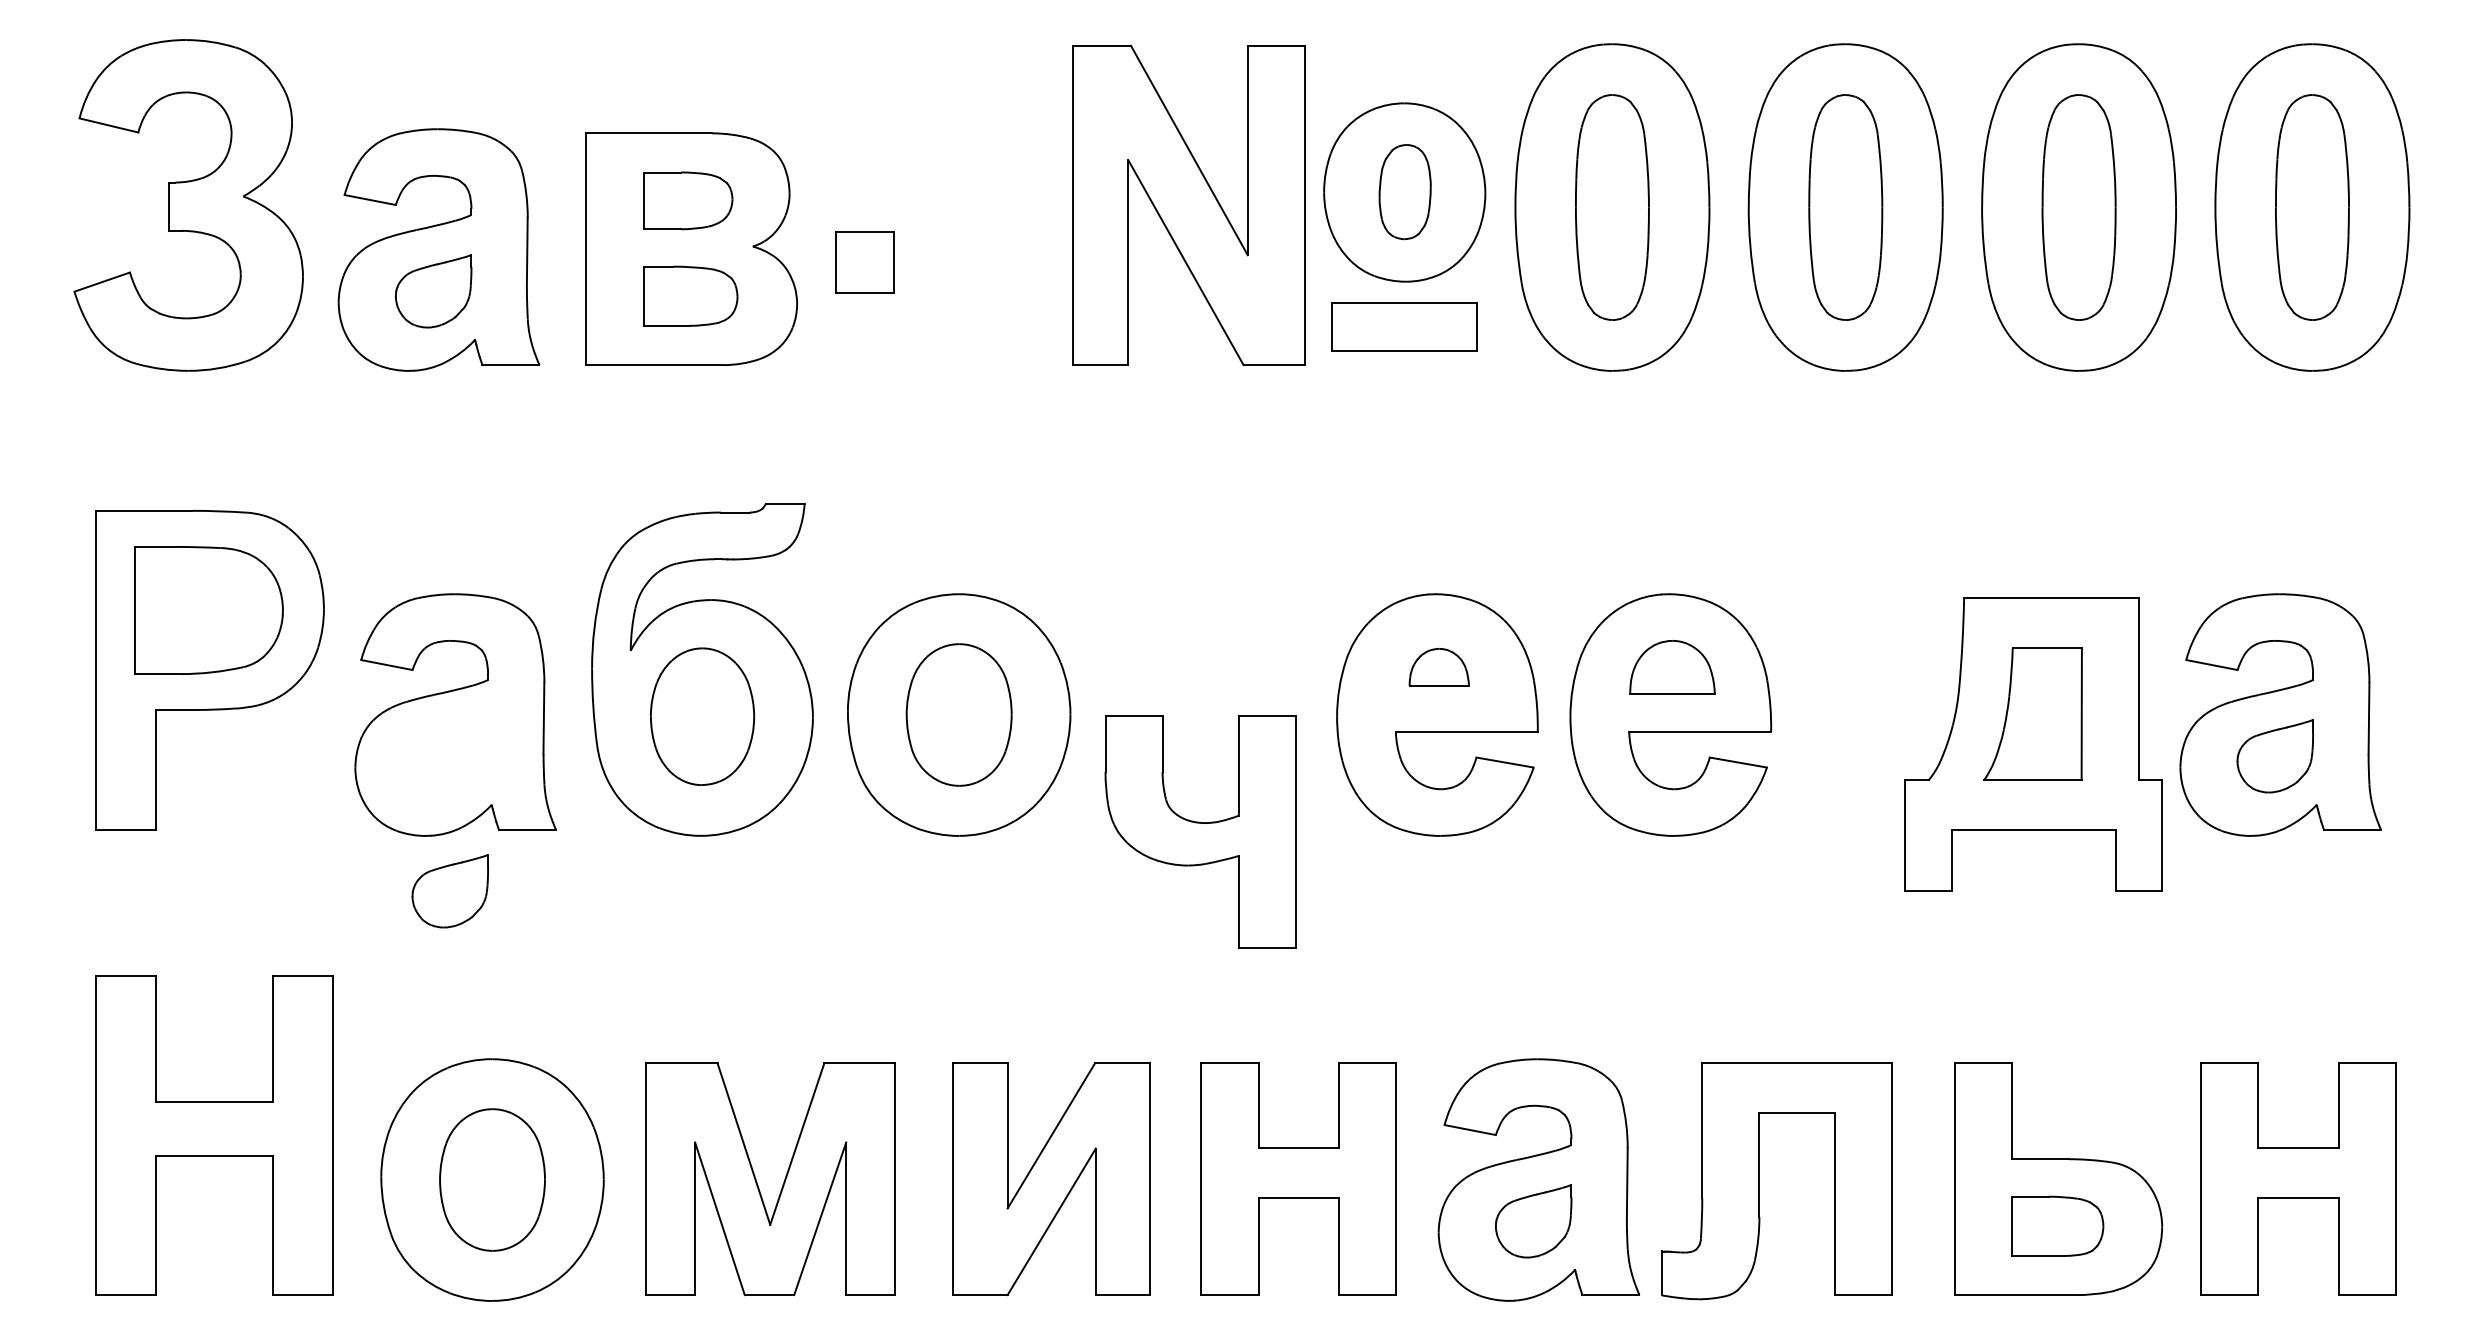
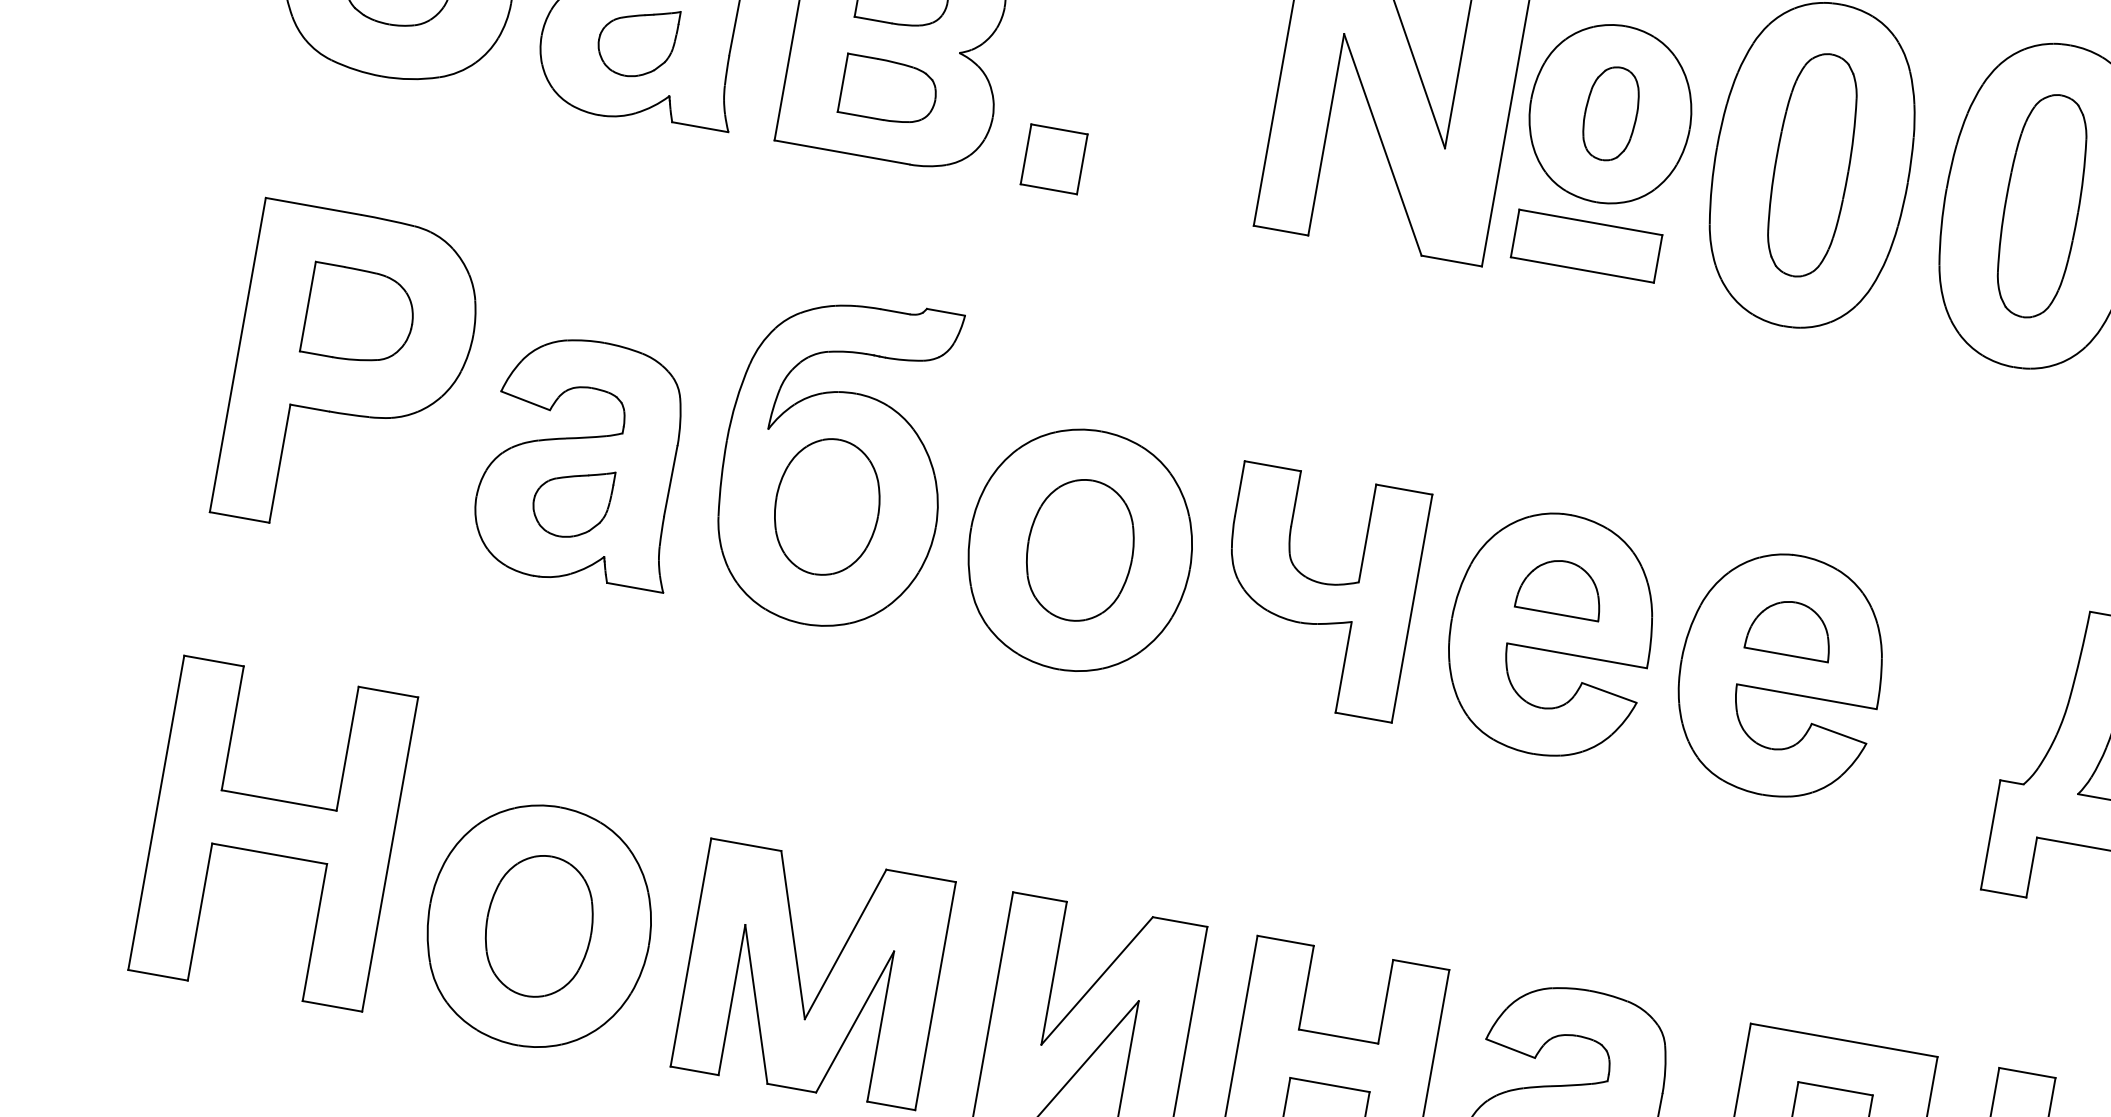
part: (864, 262) -> (1053, 159), moved
part: (208, 610) -> (359, 315), size x0.71
part: (1439, 667) -> (1561, 587), size x1.43
part: (1200, 831) -> (1318, 591), moved
part: (449, 891) -> (571, 501), moved

